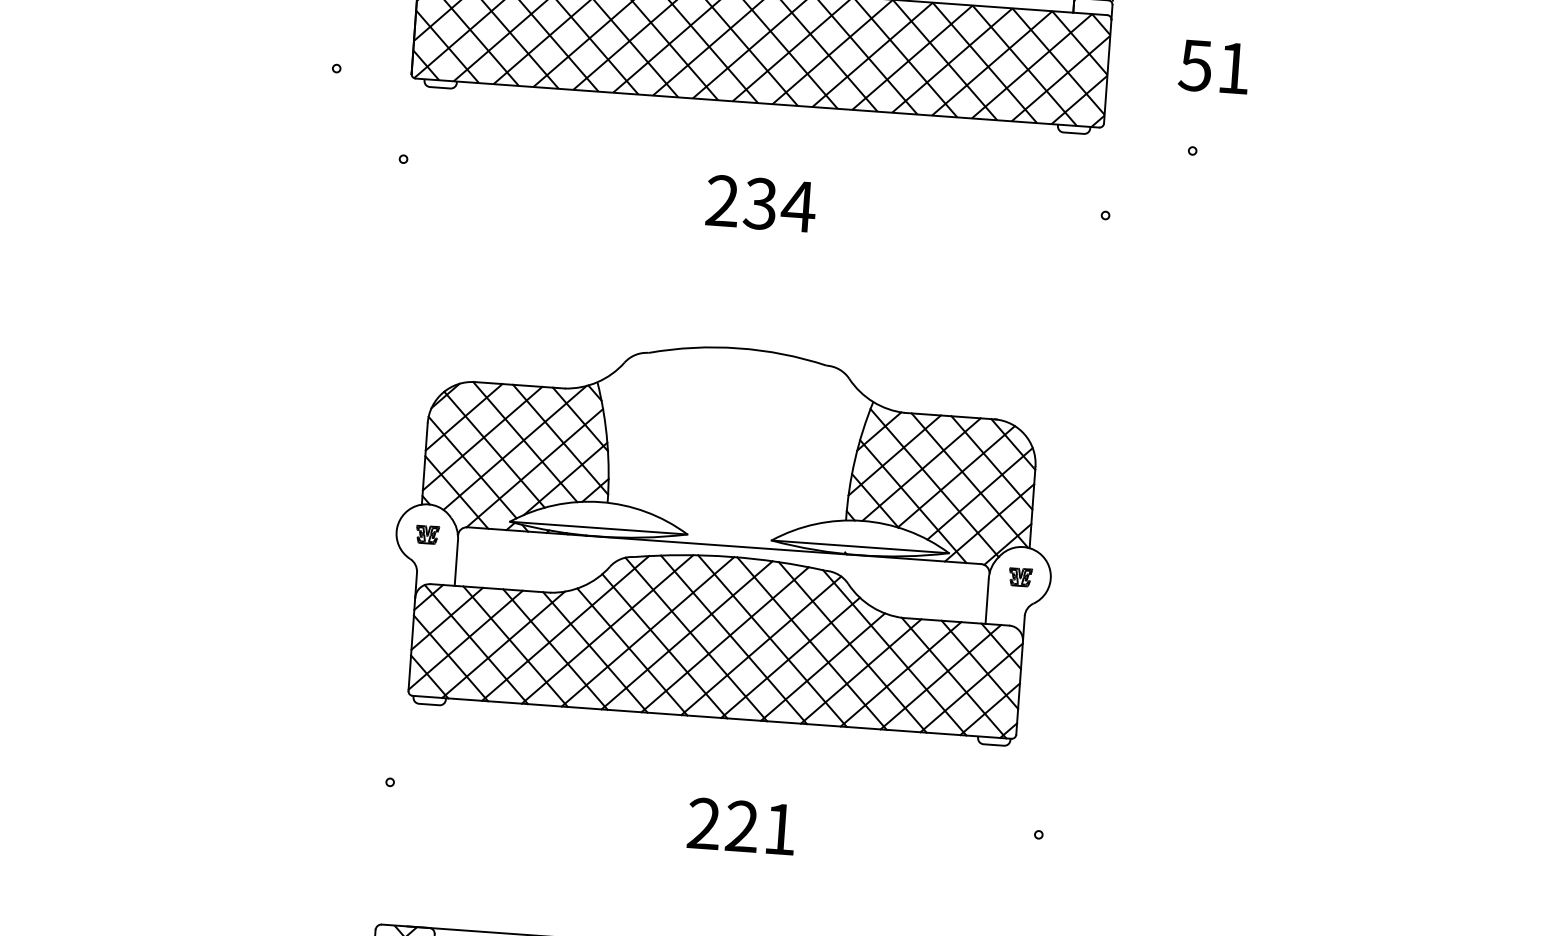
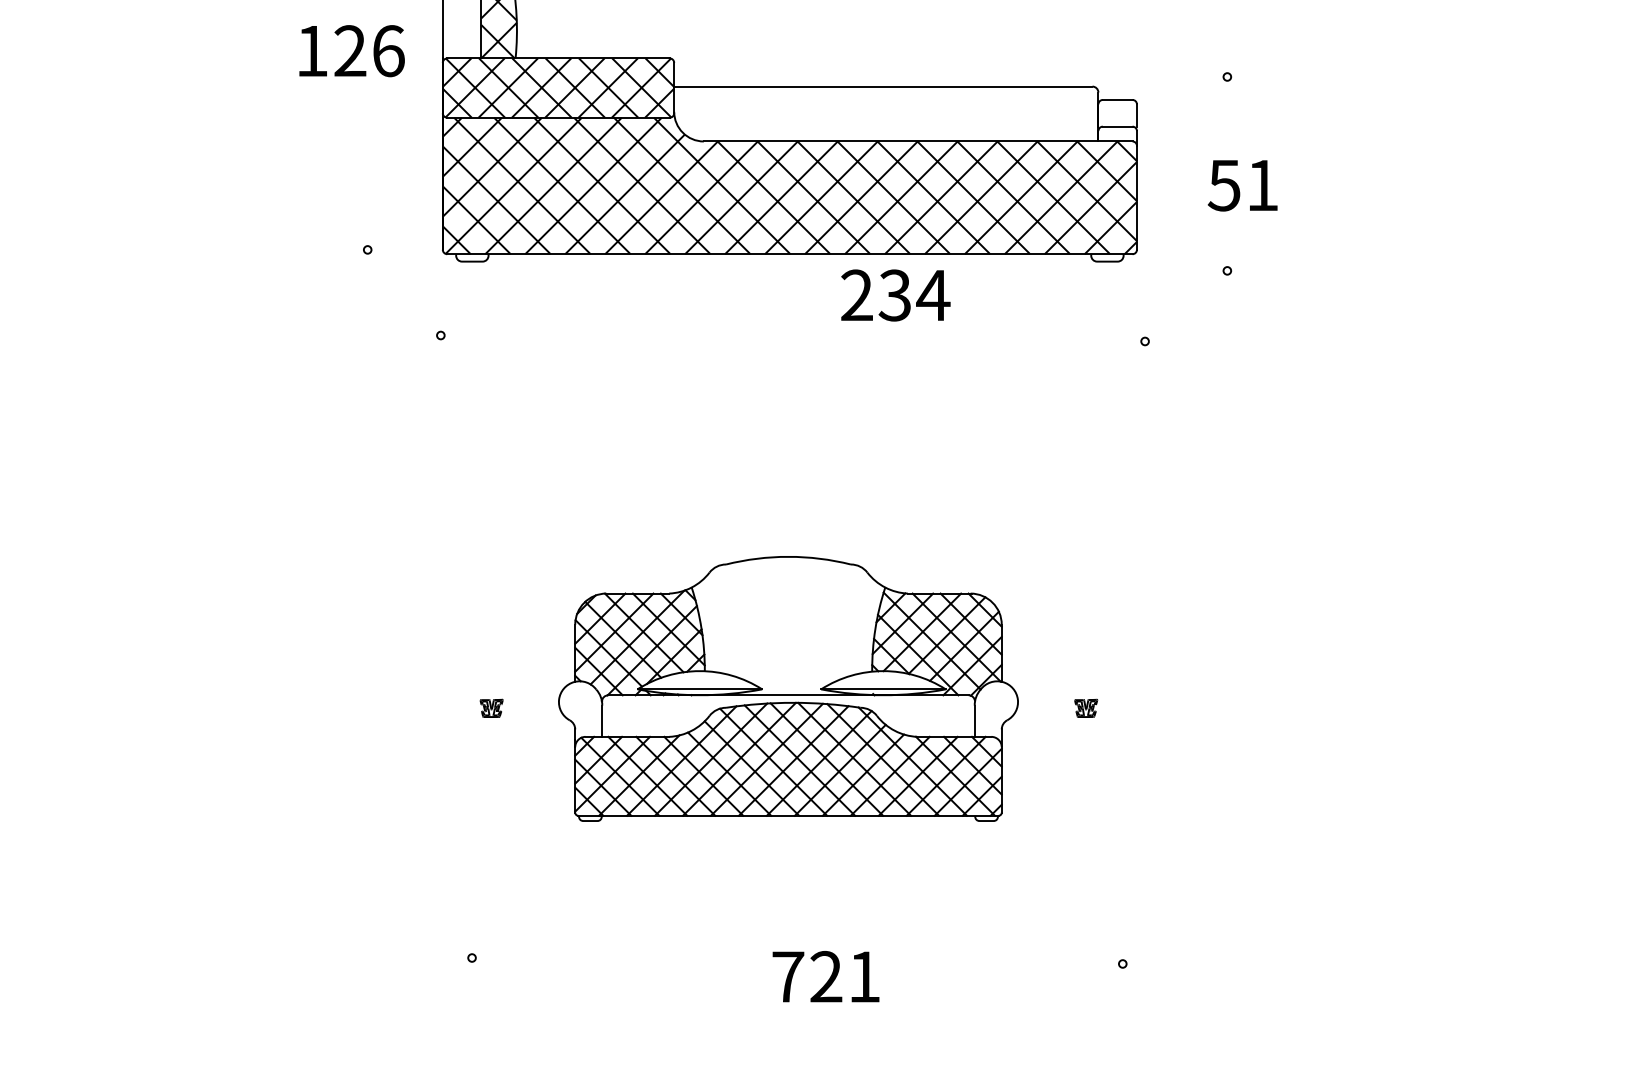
text: (760, 203) -> (895, 295), moved
part: (725, 536) -> (788, 688), size x0.7
text: (704, 823) -> (788, 976), 221 -> 721

